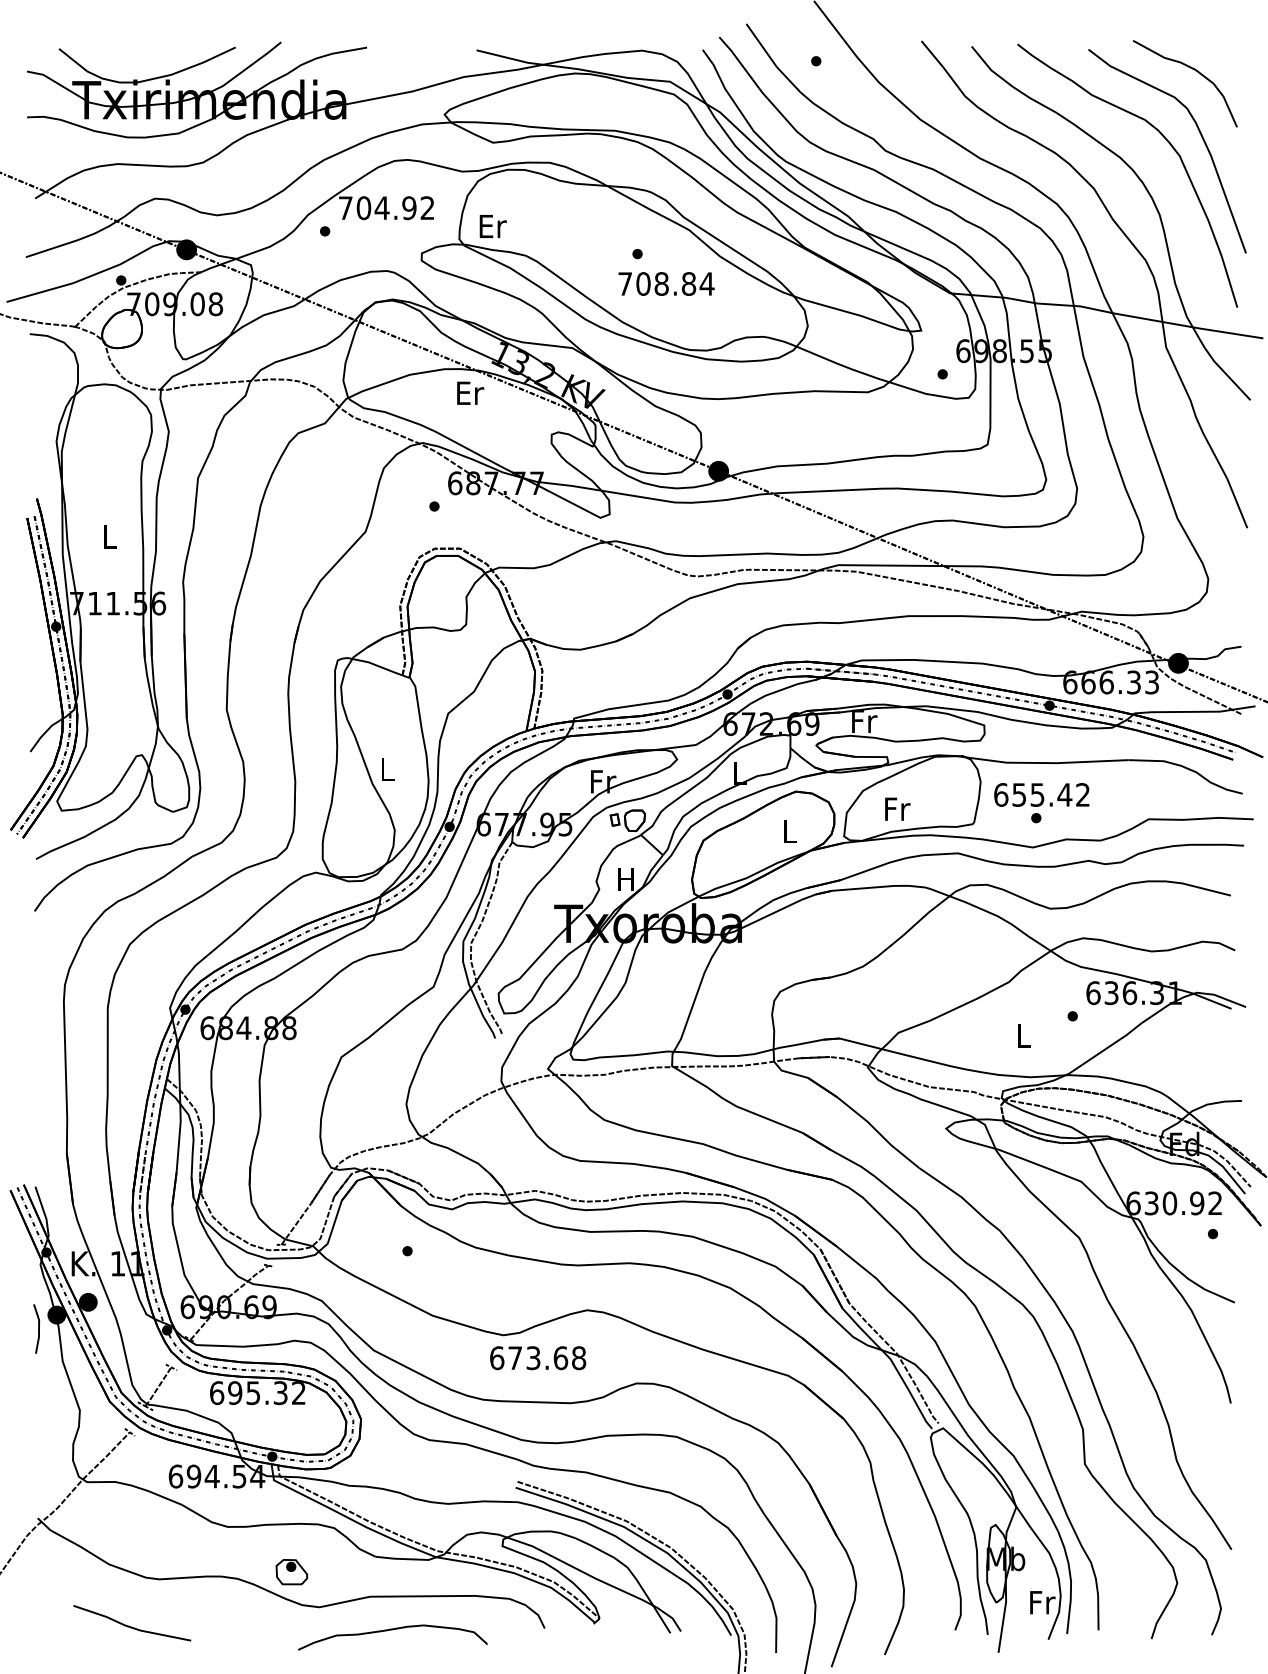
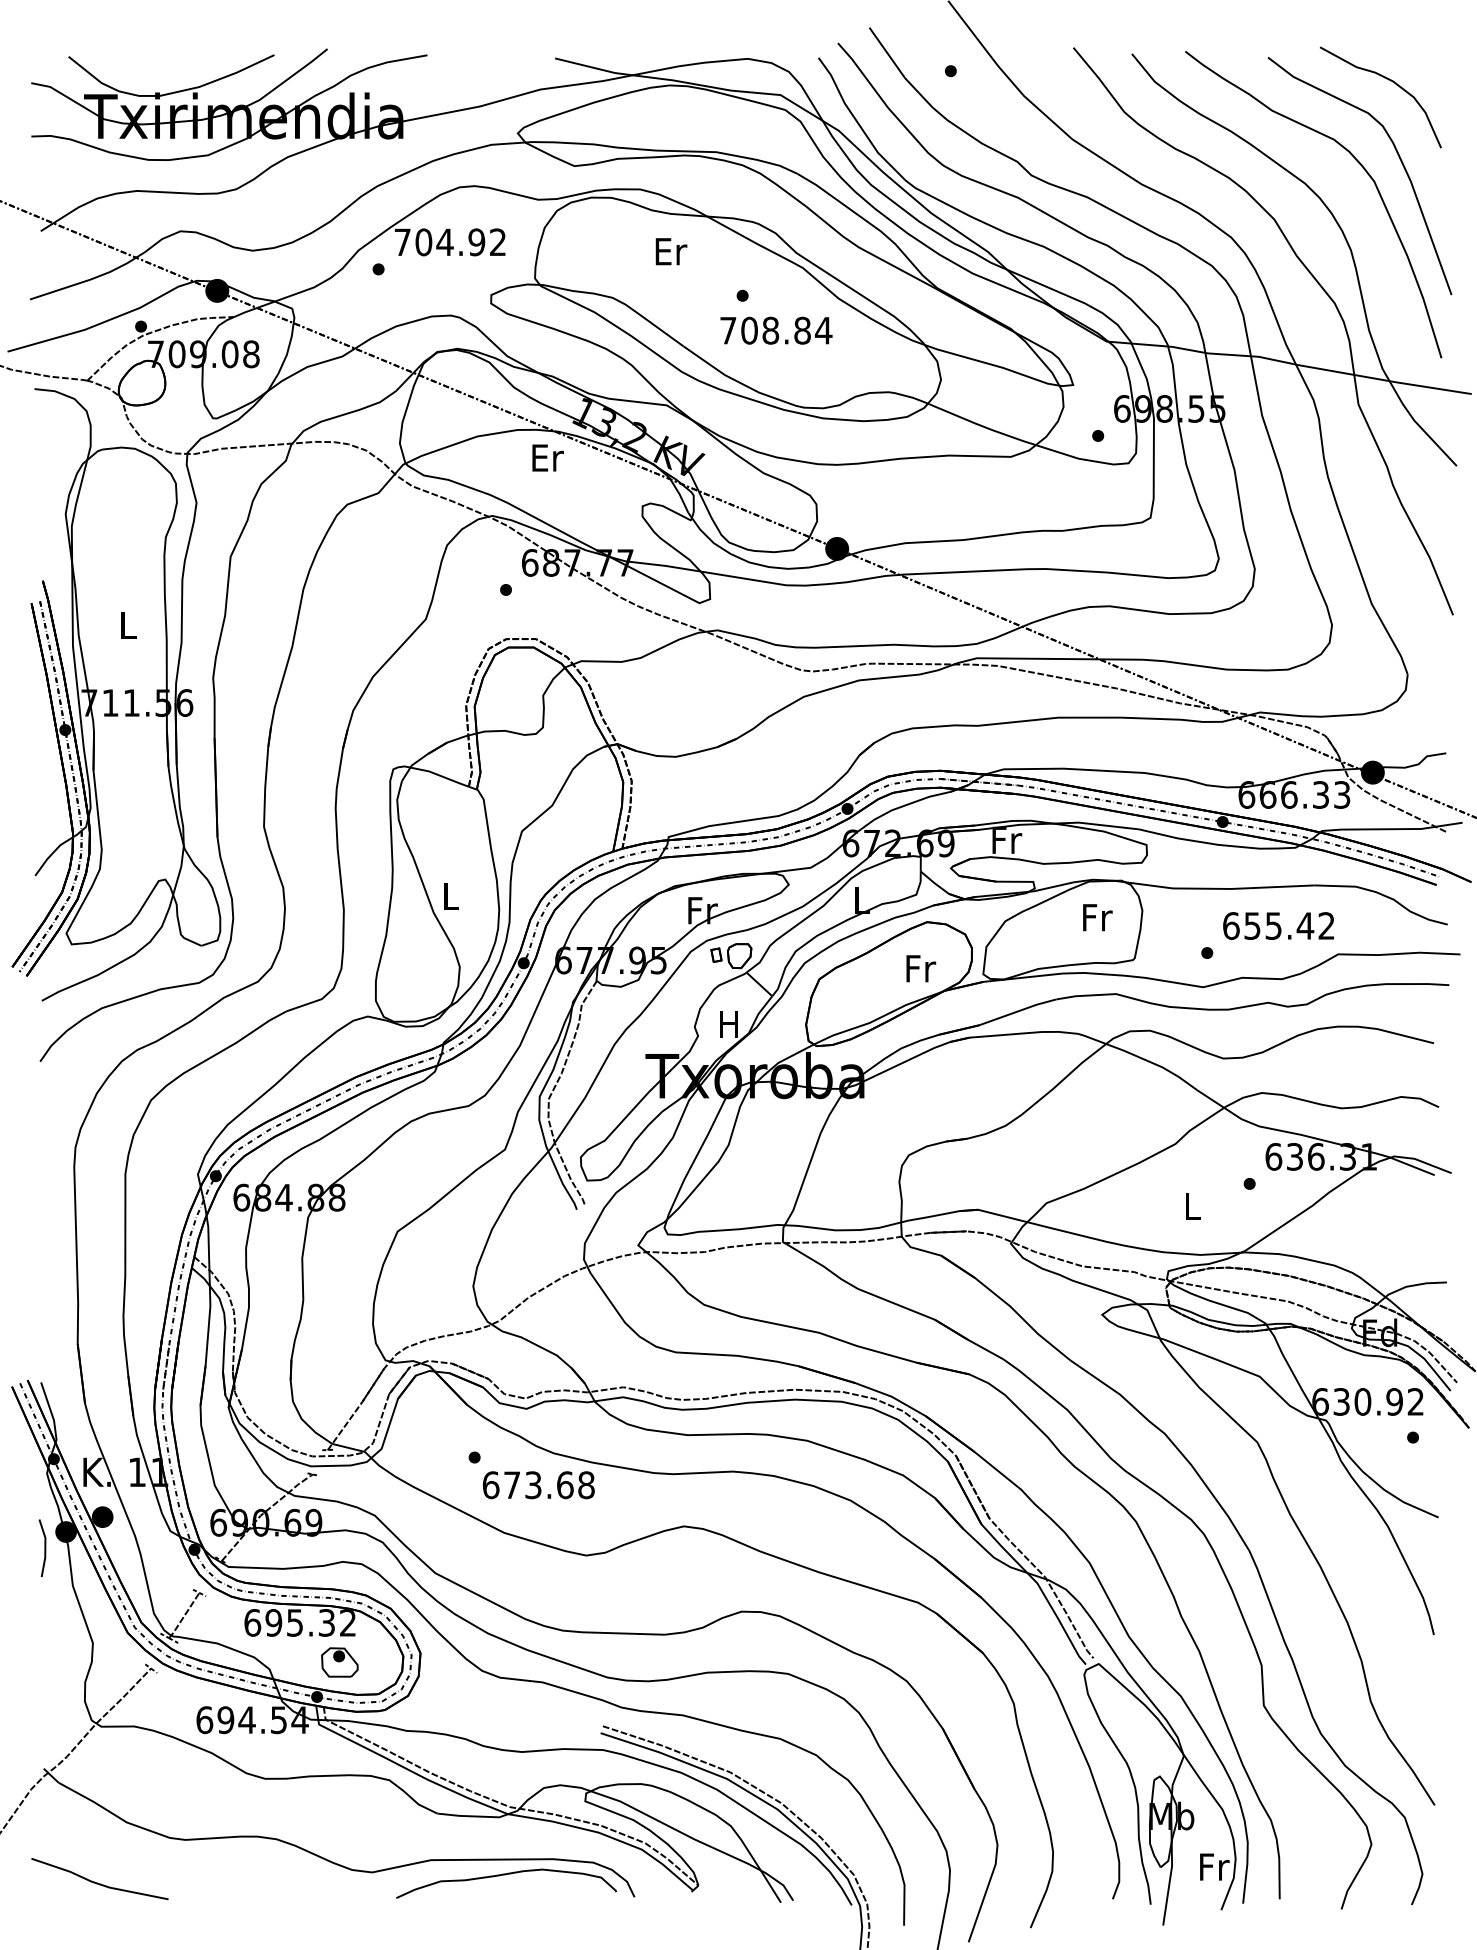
text: (493, 226) -> (671, 251), moved
text: (1041, 794) -> (1278, 925), moved
text: (897, 809) -> (1097, 917), moved
text: (791, 831) -> (921, 968), L -> Fr
text: (537, 1358) -> (538, 1485), moved
part: (291, 1572) -> (339, 1662), moved
line: (130, 1626) -> (97, 1882), moved
curve: (391, 1630) -> (505, 1875), moved

